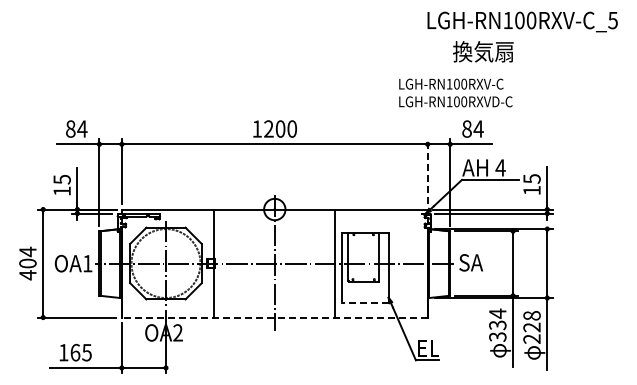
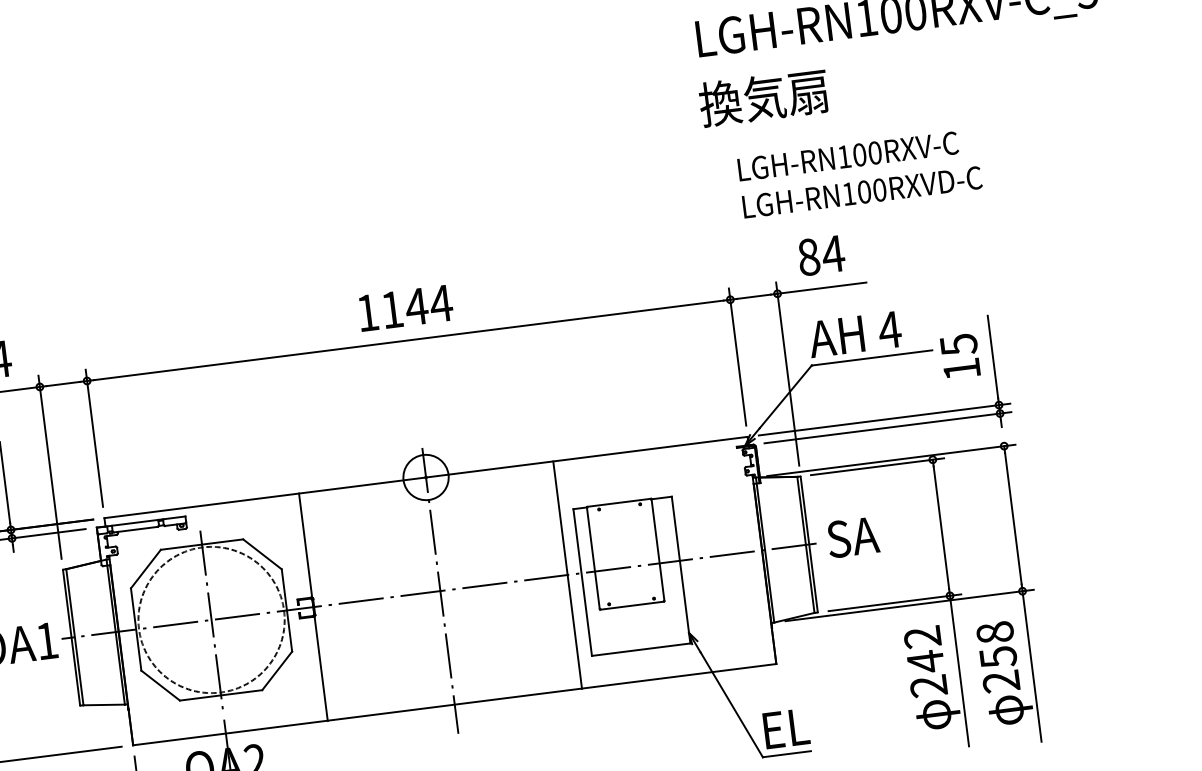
text: (483, 51) -> (764, 97), moved
text: (455, 92) -> (859, 172), moved
text: (280, 128) -> (416, 305), 1200 -> 1144
line: (427, 171) -> (737, 356), dashed -> solid
line: (364, 302) -> (639, 649), dashed -> solid
line: (274, 317) -> (454, 704), dashed -> solid
text: (497, 324) -> (924, 660), 334 -> 242
text: (531, 327) -> (997, 657), 228 -> 258

